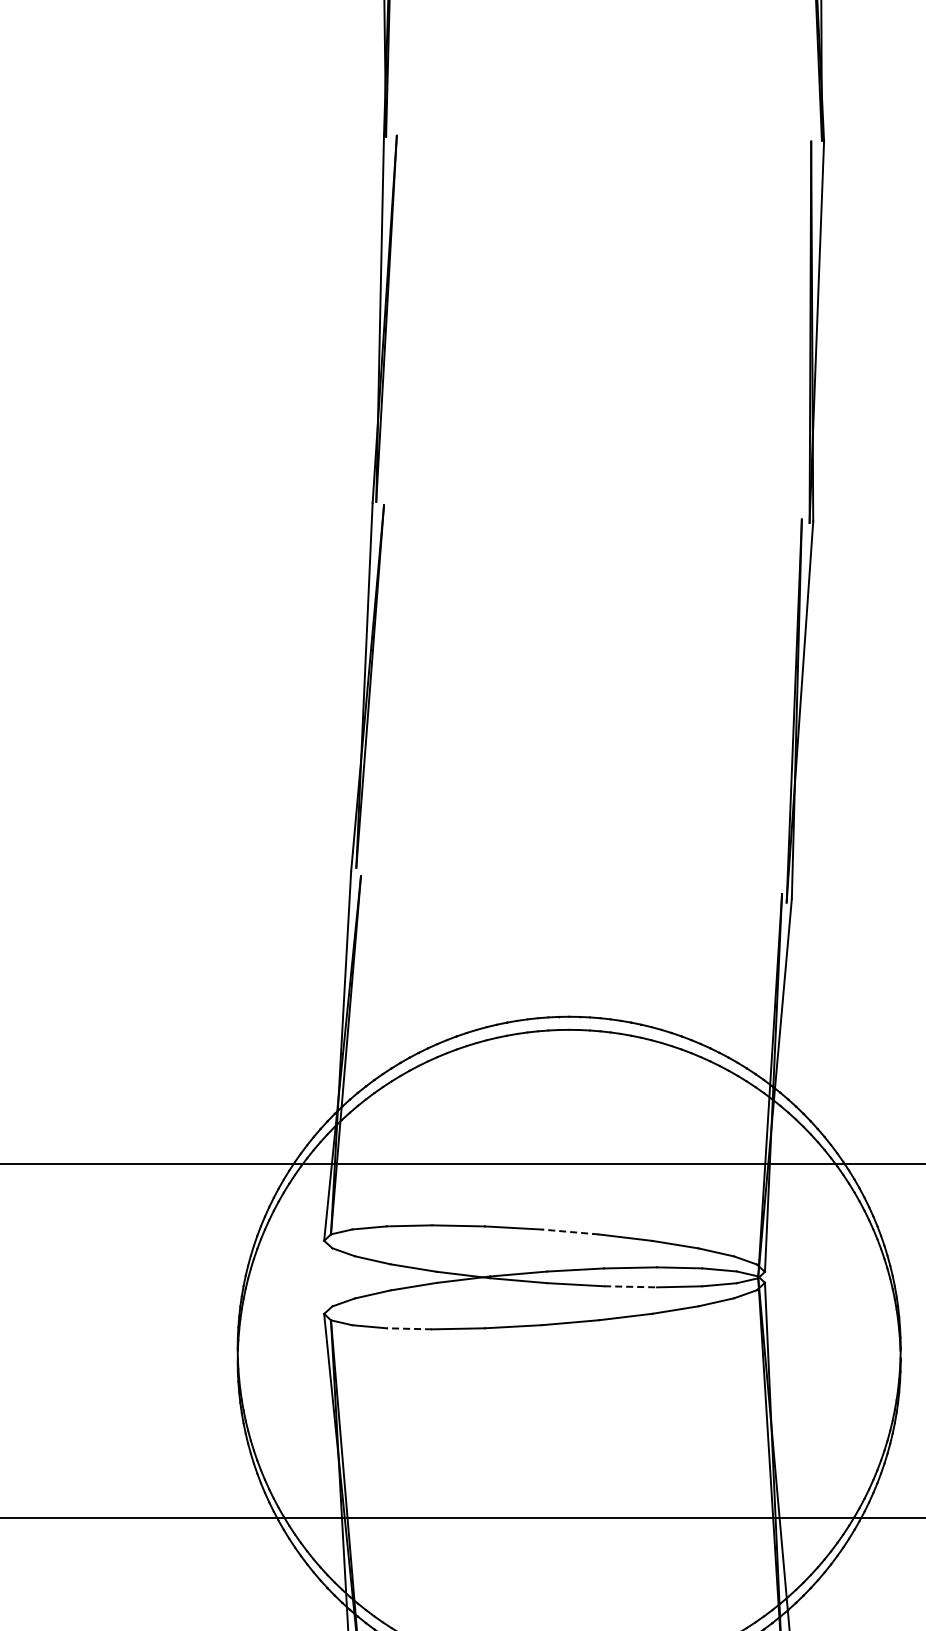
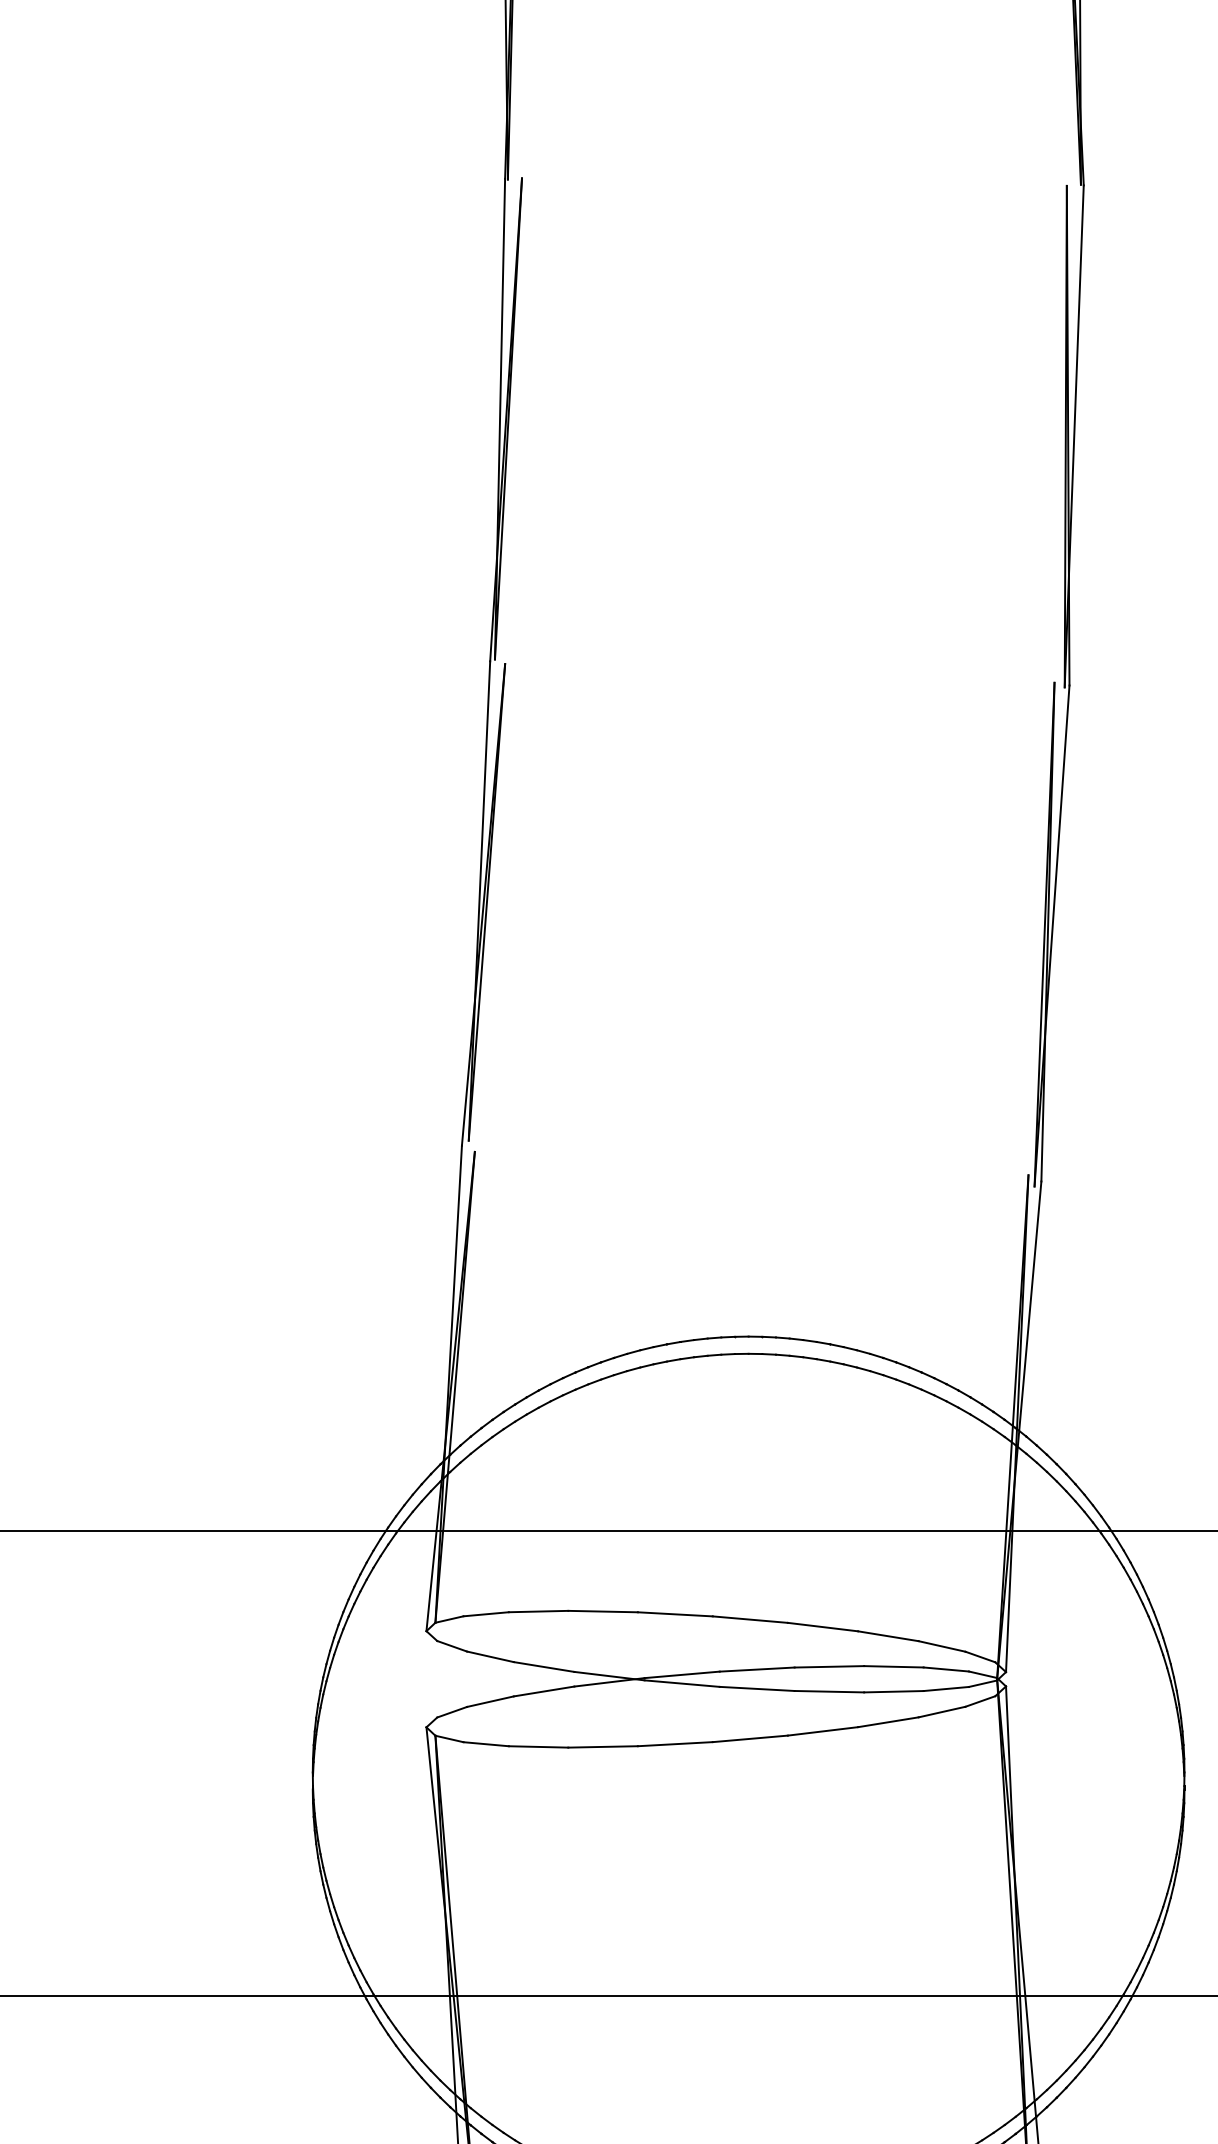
line: (570, 1232) -> (750, 1620), dashed -> solid
line: (631, 1286) -> (830, 1691), dashed -> solid
line: (409, 1328) -> (538, 1746), dashed -> solid

